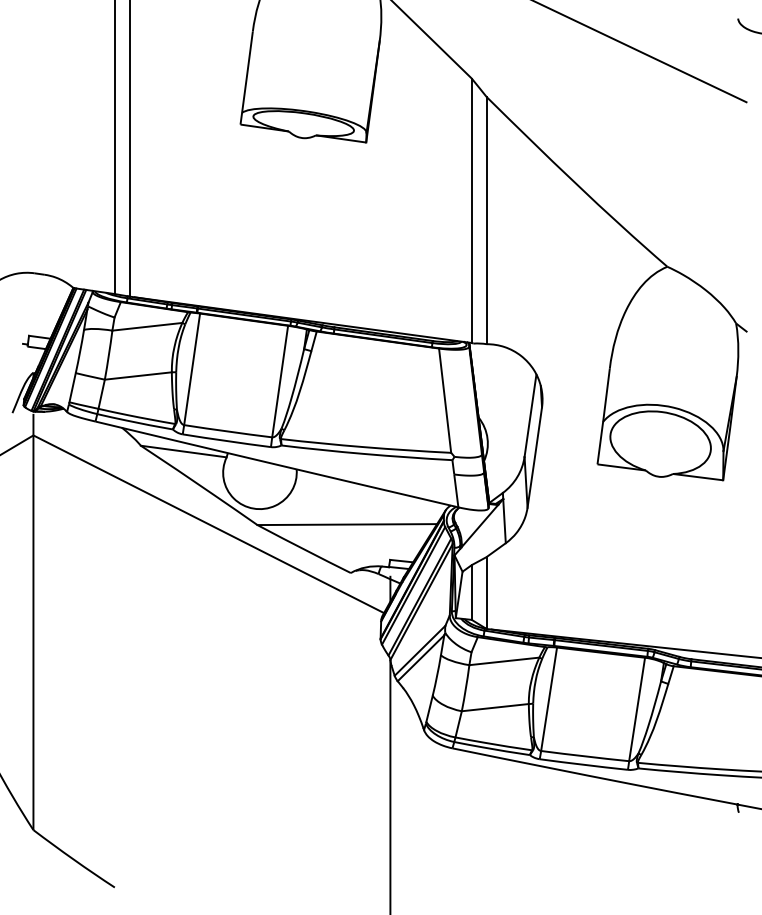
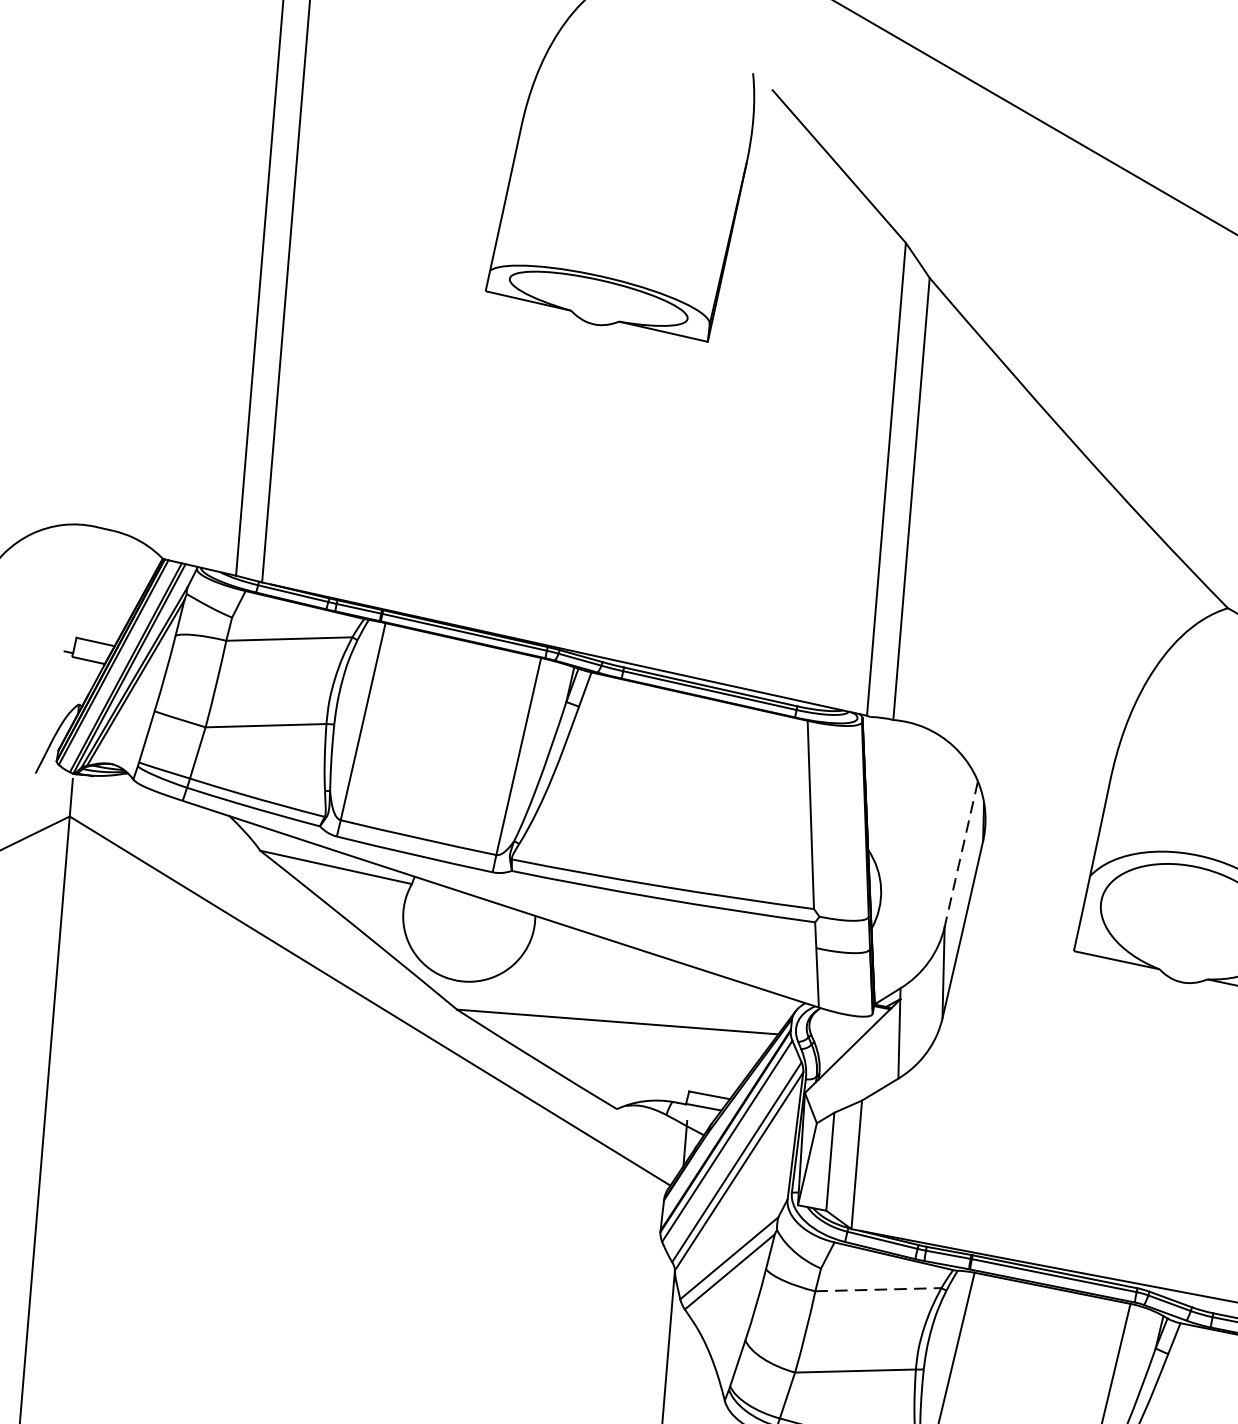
line: (530, 416) -> (961, 855), solid -> dashed
line: (504, 661) -> (878, 1289), solid -> dashed

